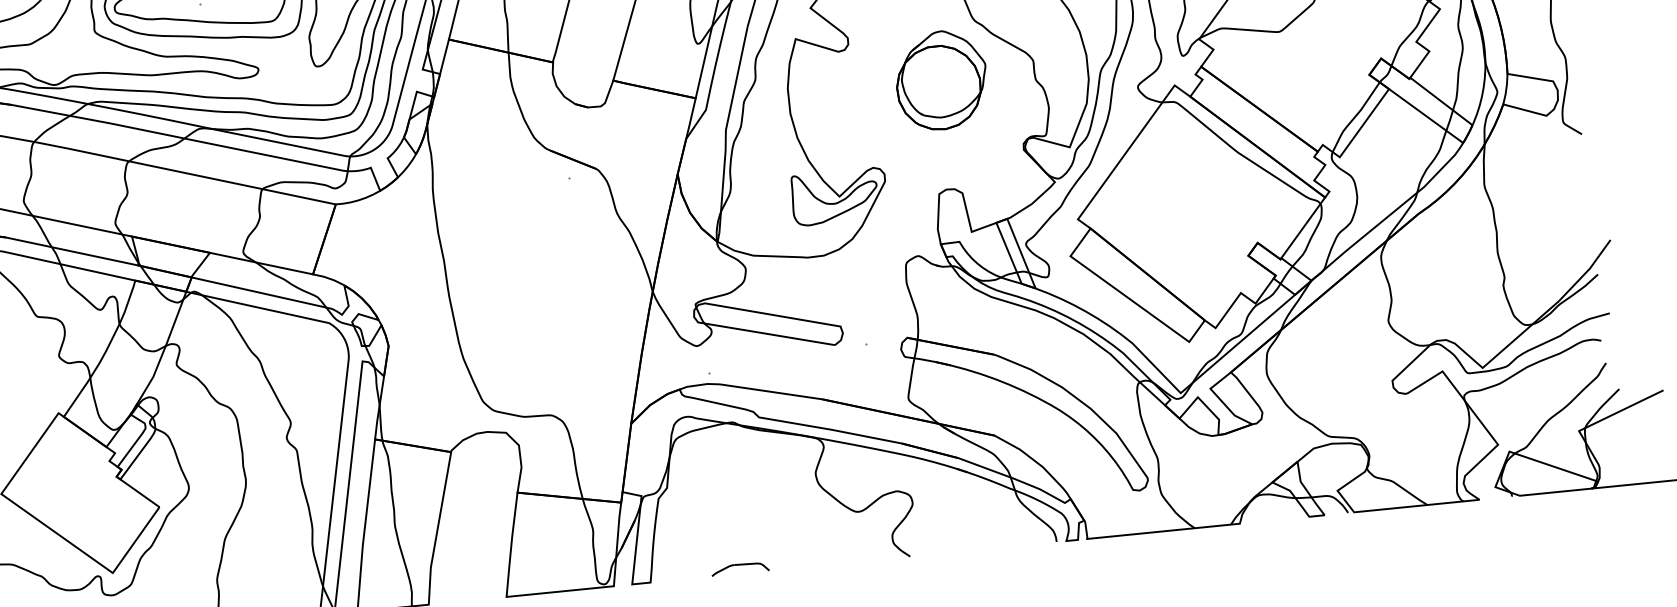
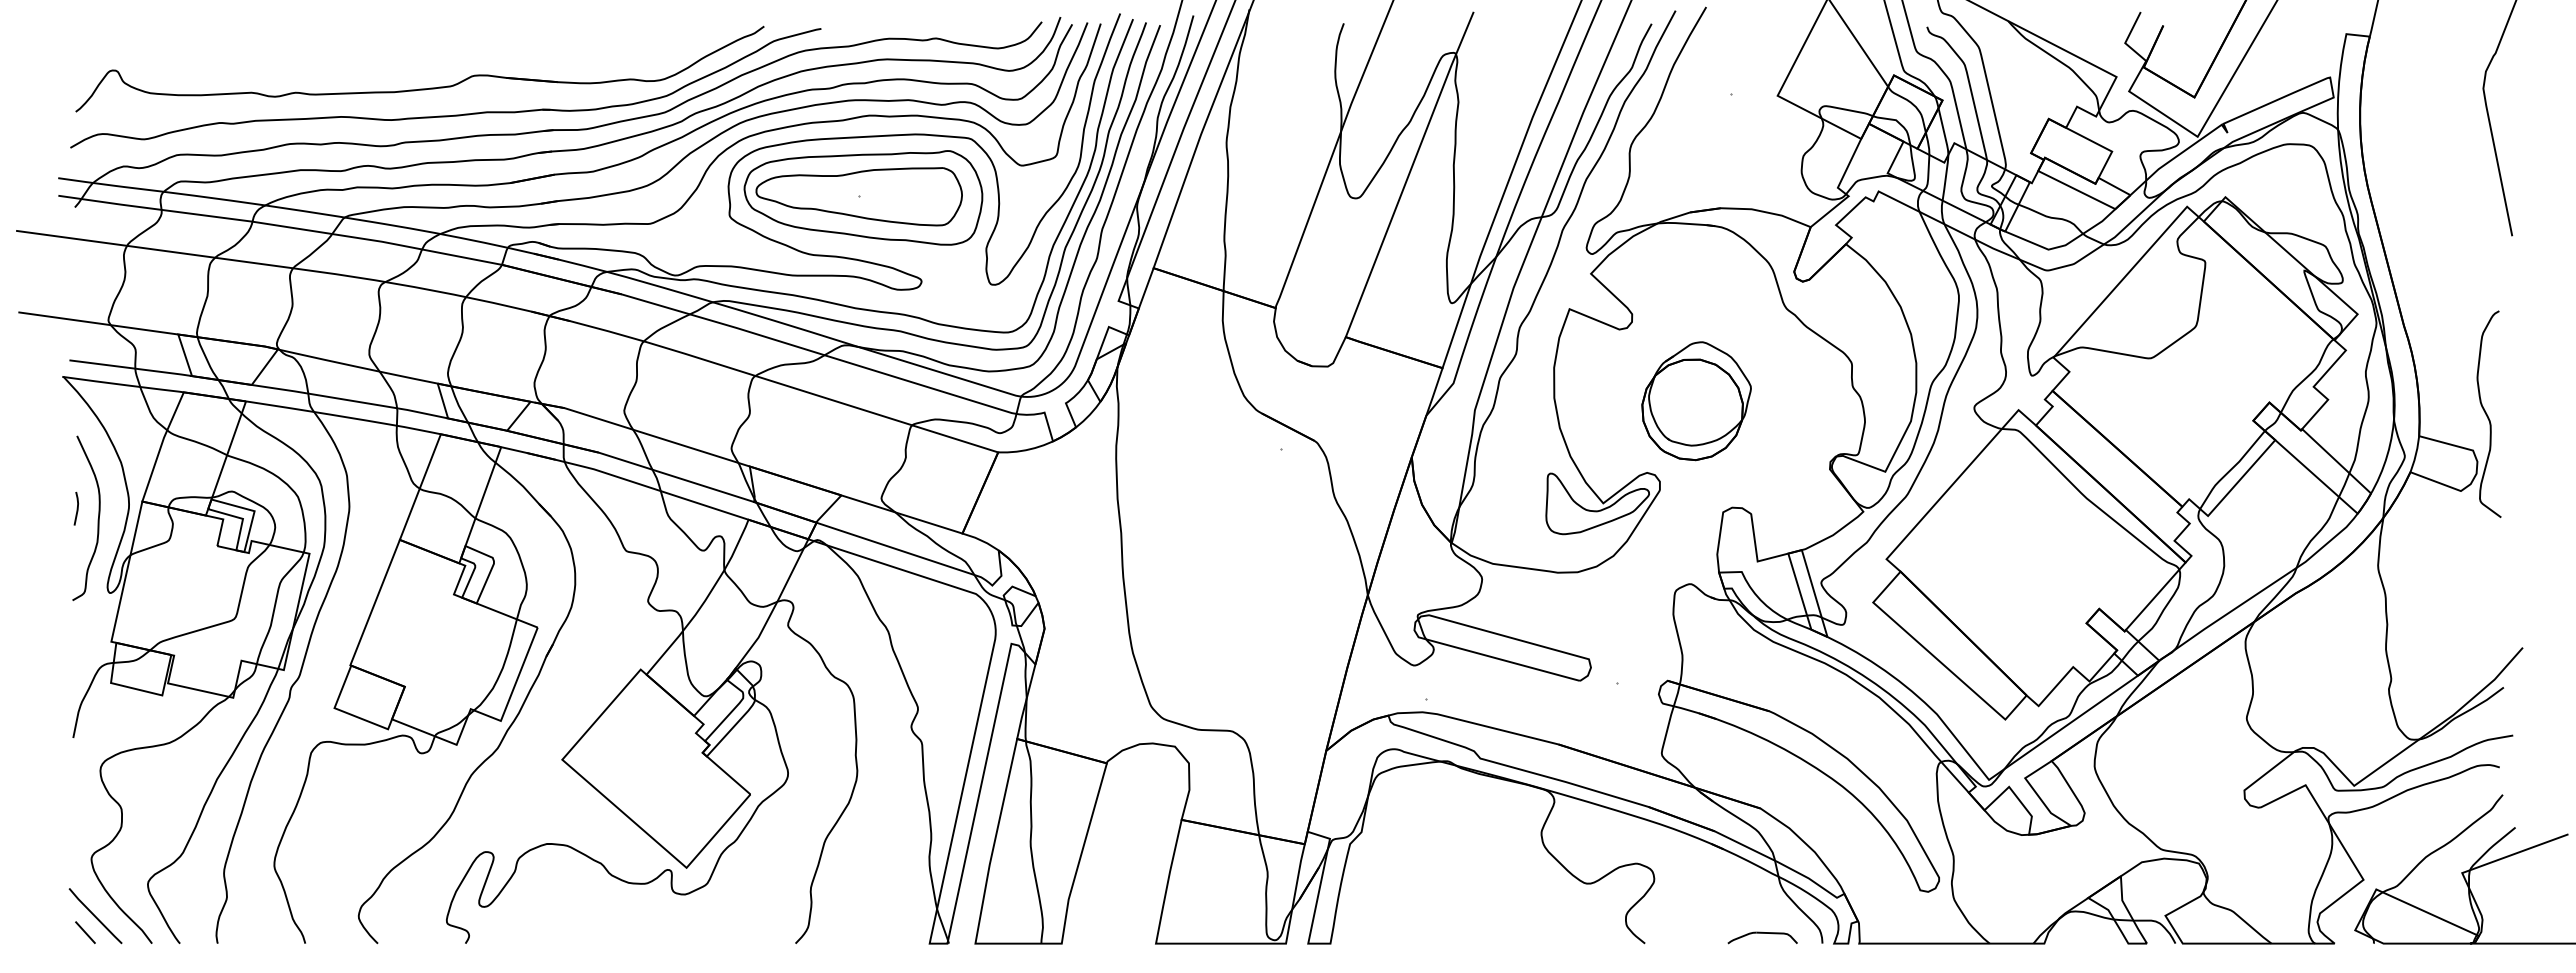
part: (941, 80) -> (1696, 401), moved
part: (740, 568) -> (1762, 937), moved

